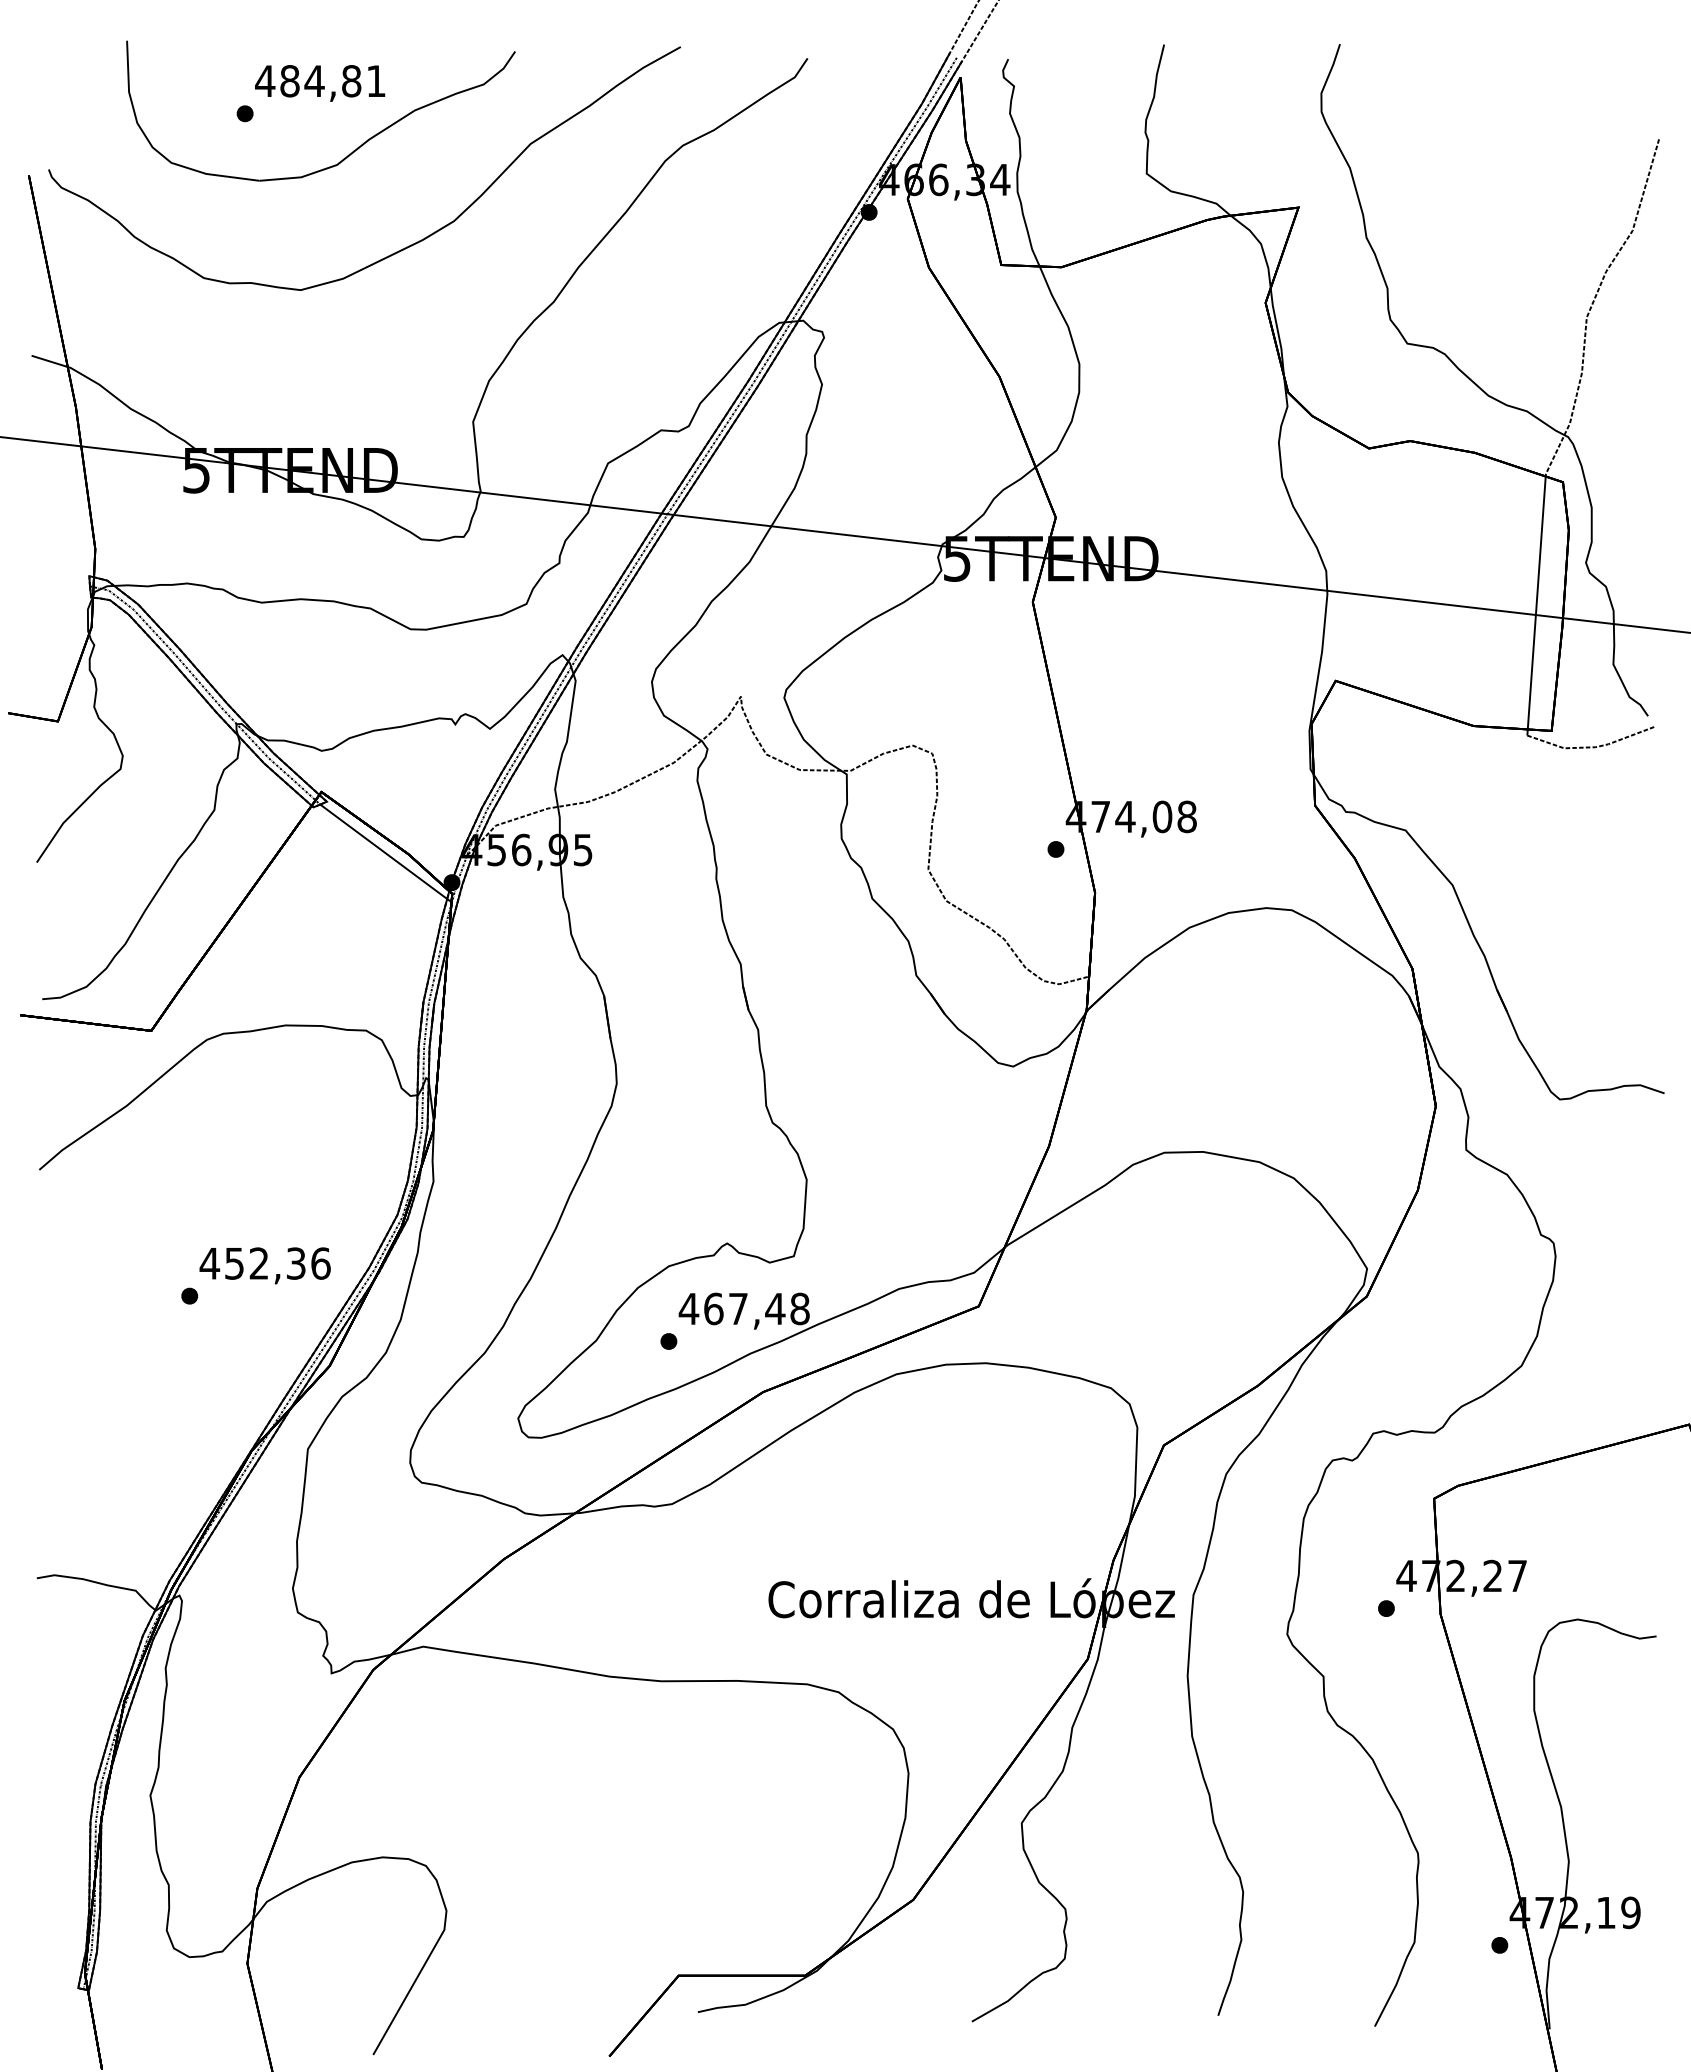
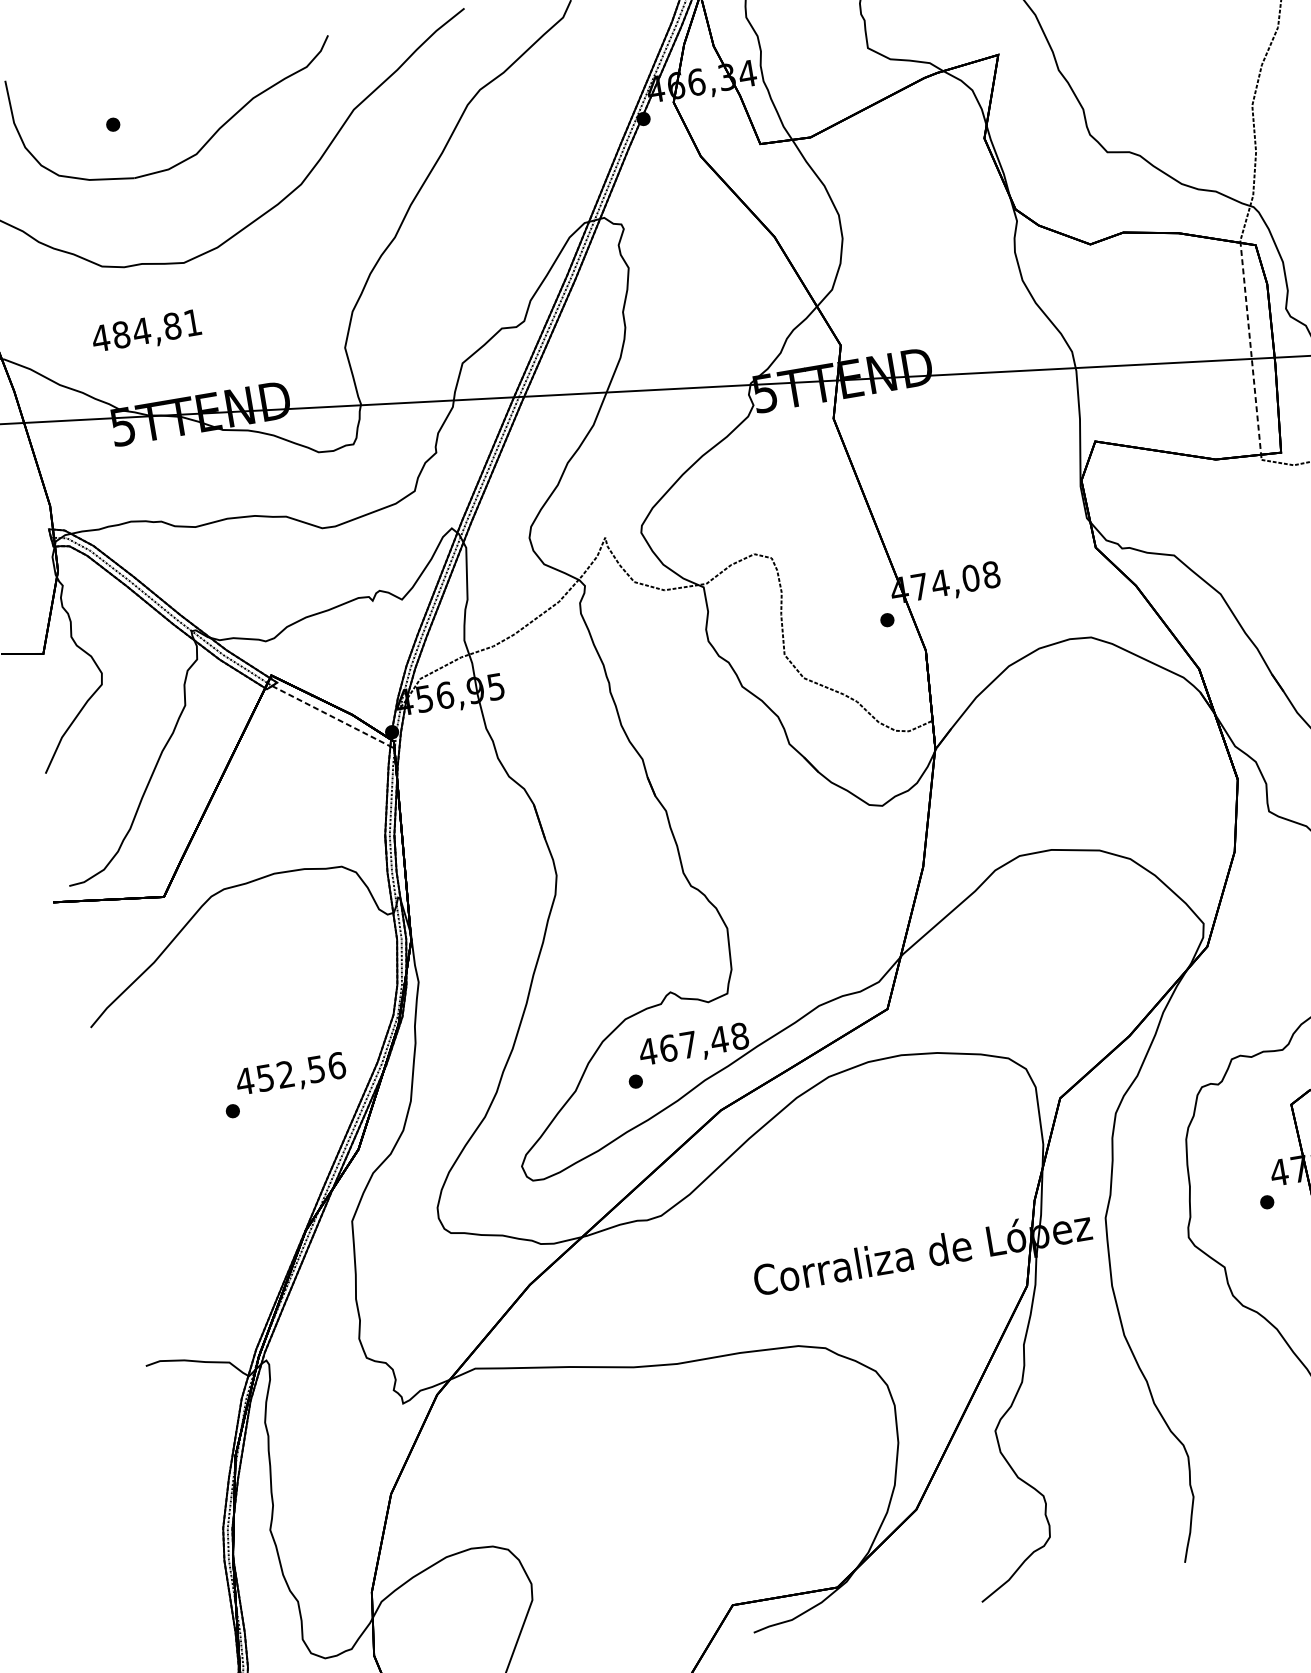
text: (320, 83) -> (146, 332), moved
line: (1536, 605) -> (1250, 350), solid -> dashed
line: (384, 852) -> (332, 716), solid -> dashed
text: (296, 1263) -> (316, 1069), 452,36 -> 452,56

